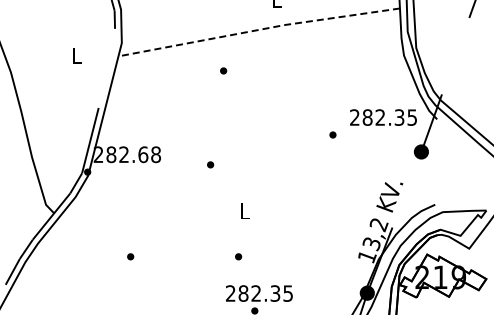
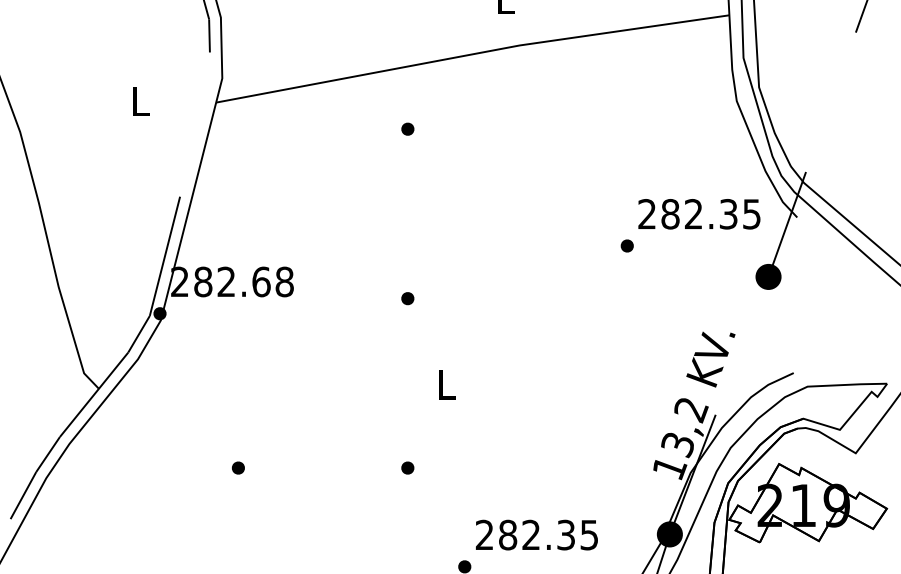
line: (259, 29) -> (473, 53), dashed -> solid
part: (332, 134) -> (626, 245), moved
part: (210, 164) -> (407, 297), moved
part: (238, 256) -> (407, 467), moved
text: (259, 293) -> (537, 534), moved

